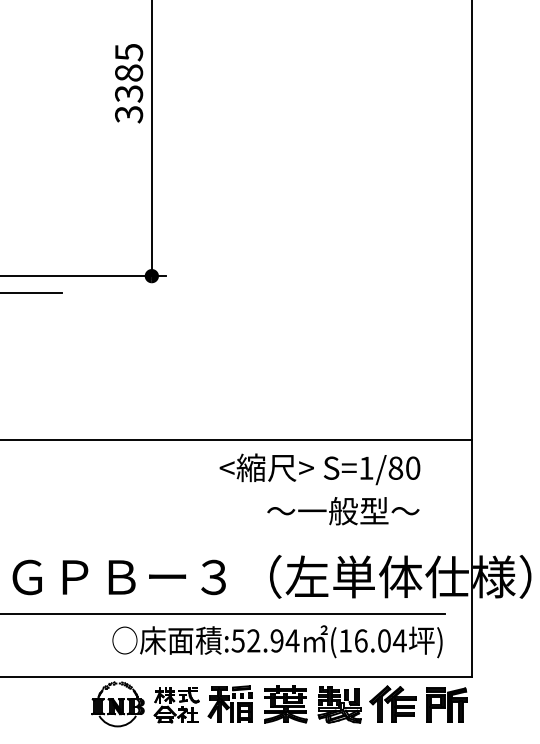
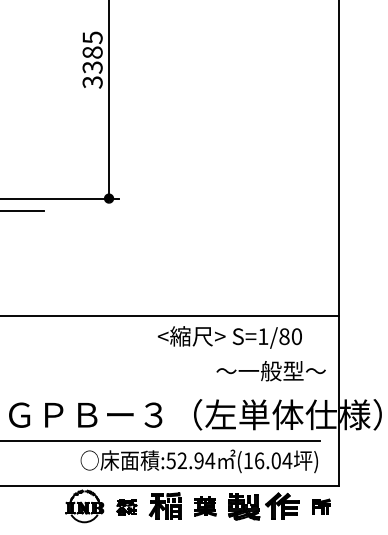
text: (343, 511) -> (271, 371), moved
part: (285, 704) -> (205, 506), size x0.7
part: (446, 704) -> (320, 506), size x0.6
part: (176, 705) -> (126, 507), size x0.6

